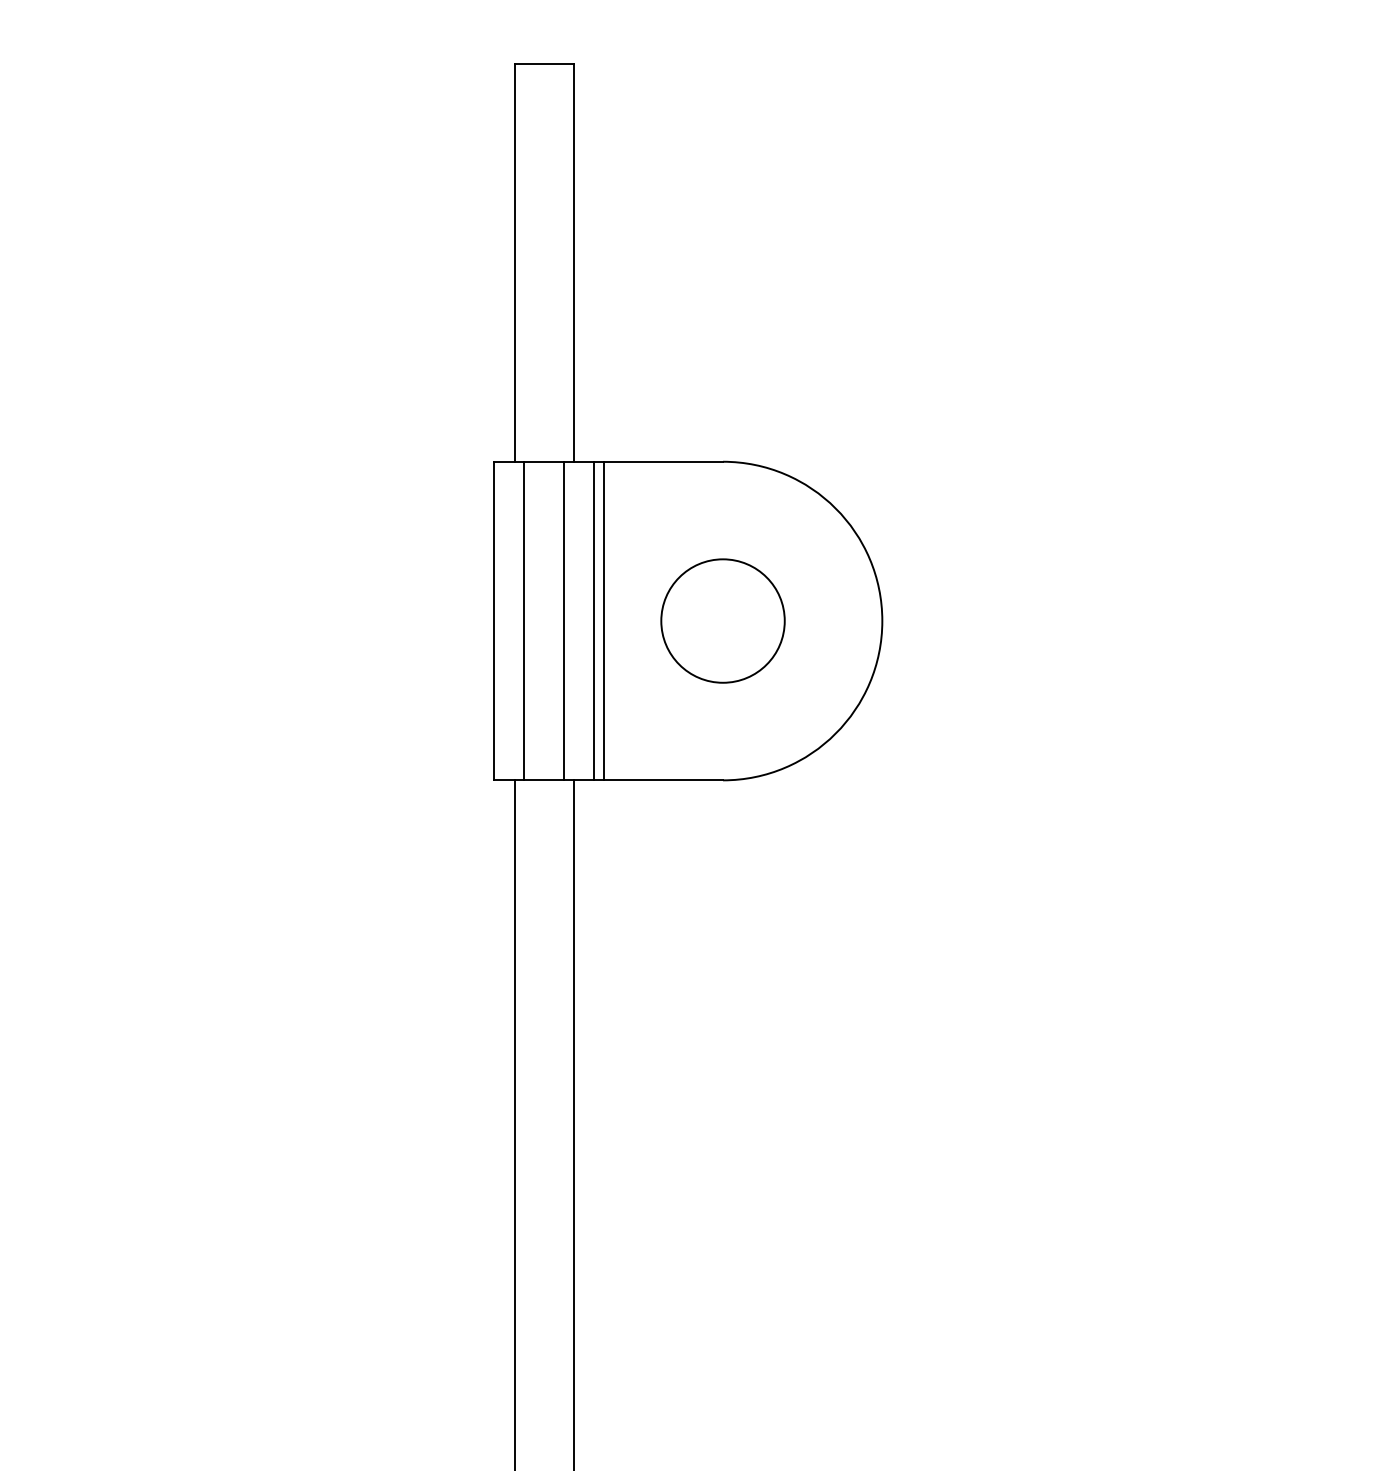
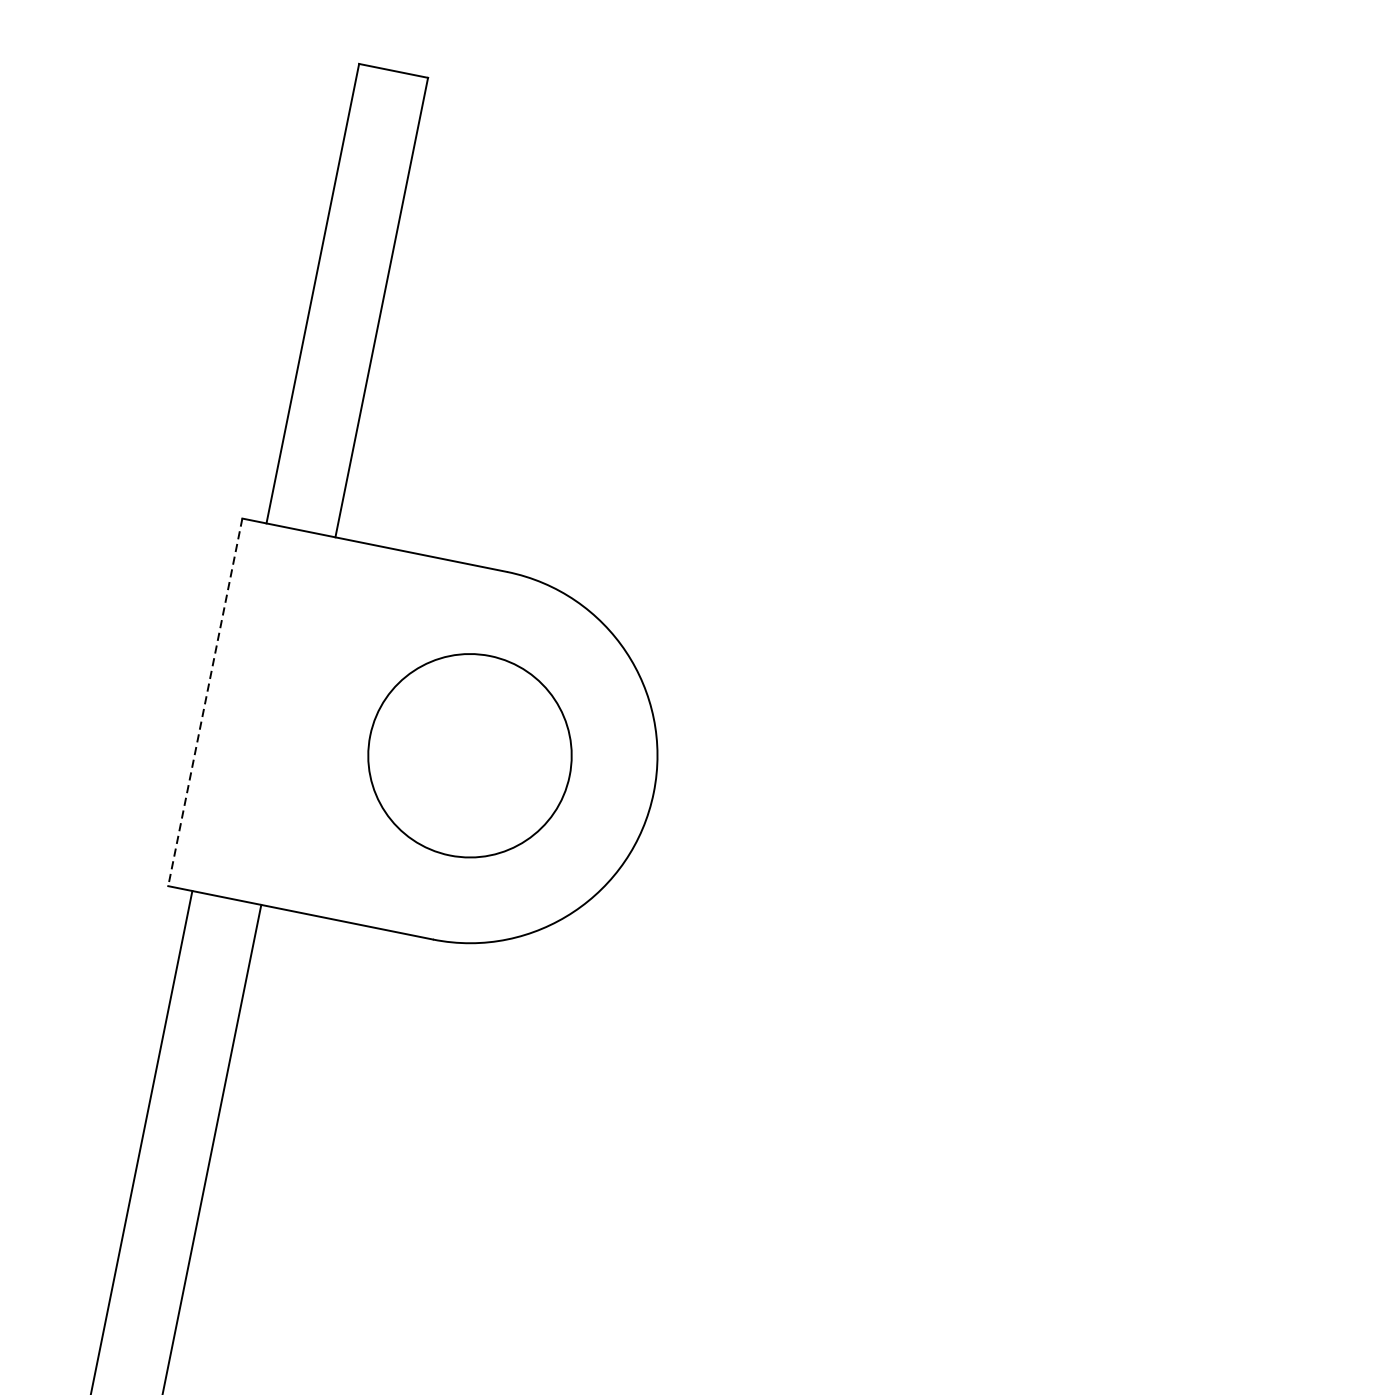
line: (523, 620) -> (239, 708), removed
line: (564, 620) -> (287, 718), removed
line: (594, 620) -> (321, 725), removed
line: (604, 620) -> (333, 727), removed
circle: (722, 620) -> (469, 754), size x1.4
line: (493, 621) -> (205, 702), solid -> dashed

